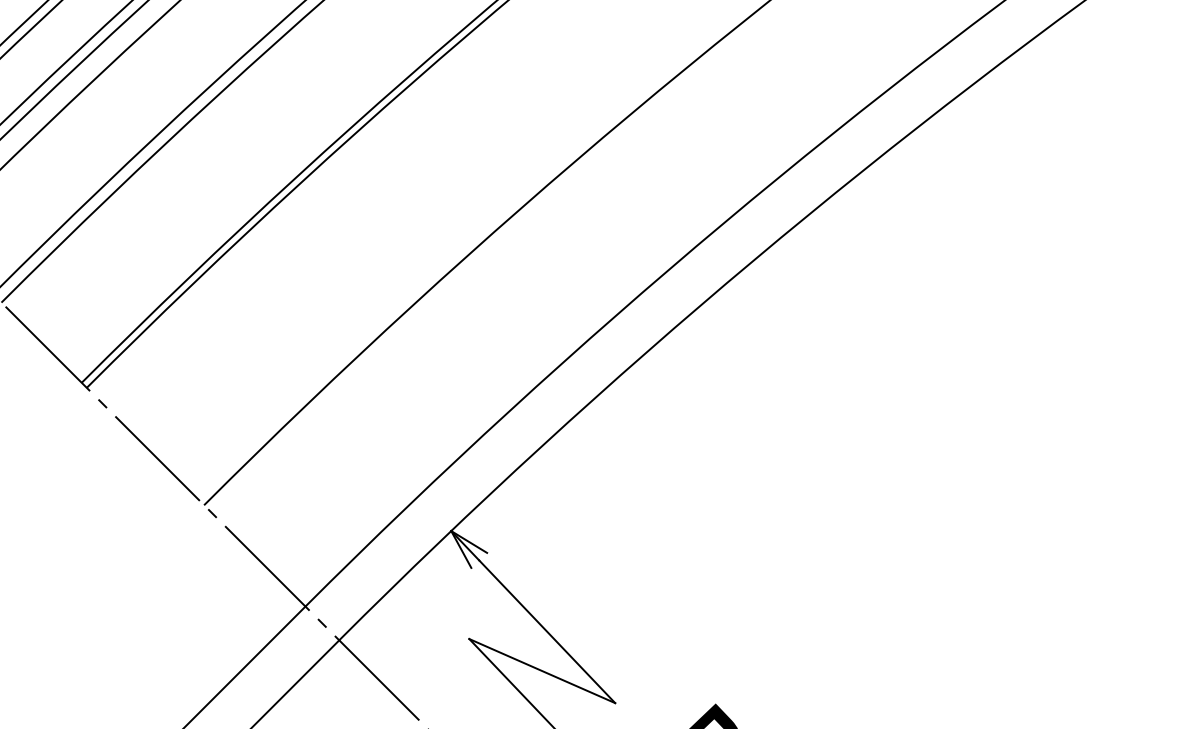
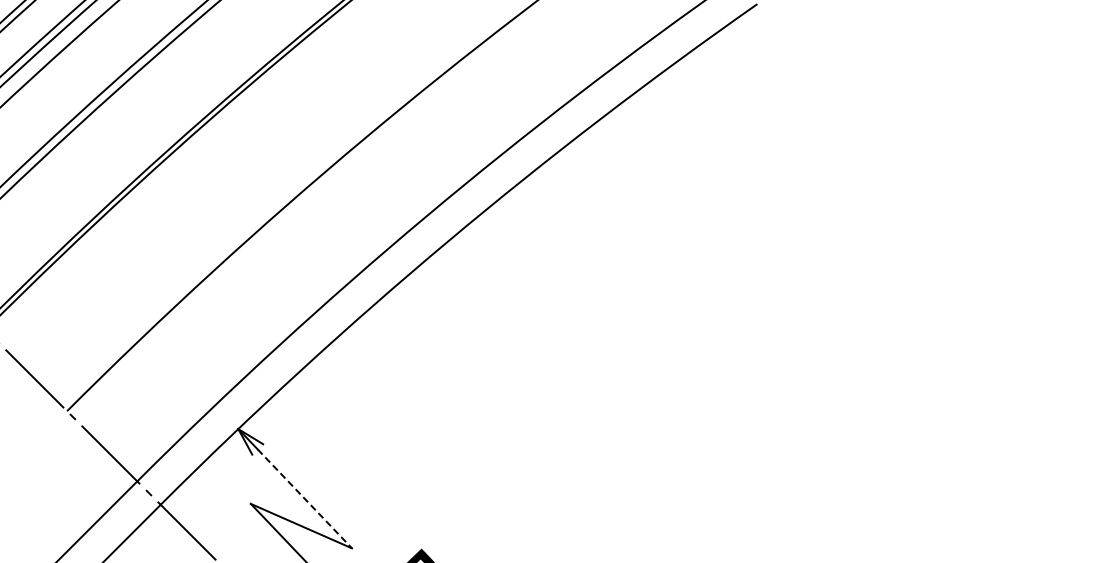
line: (548, 632) -> (305, 499), solid -> dashed

